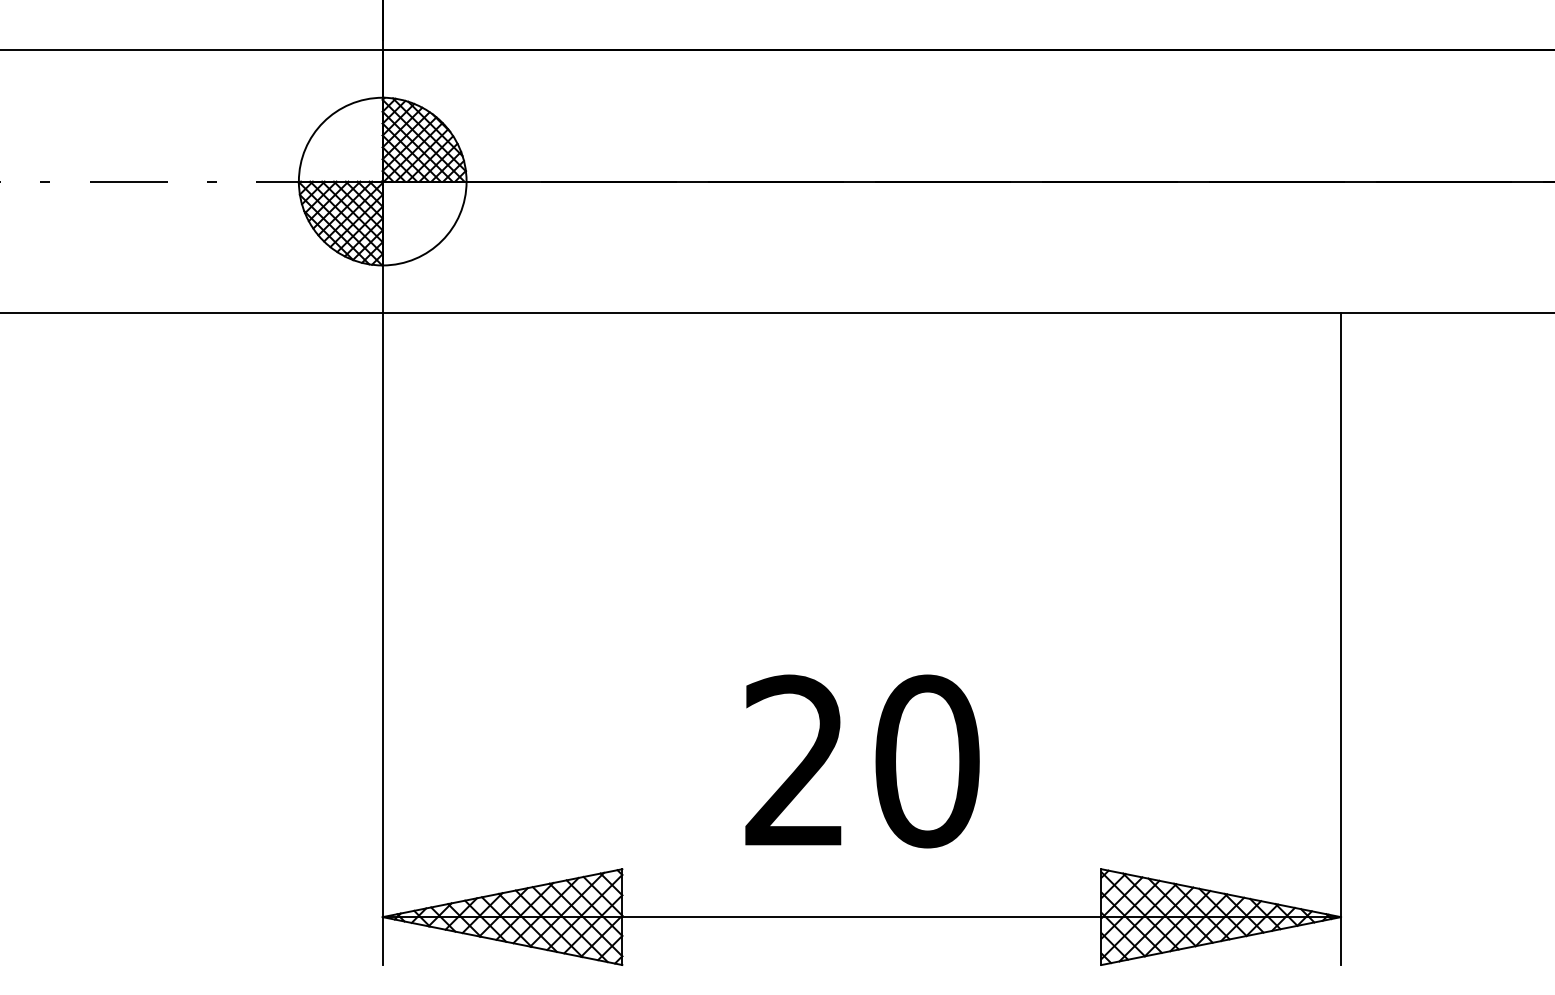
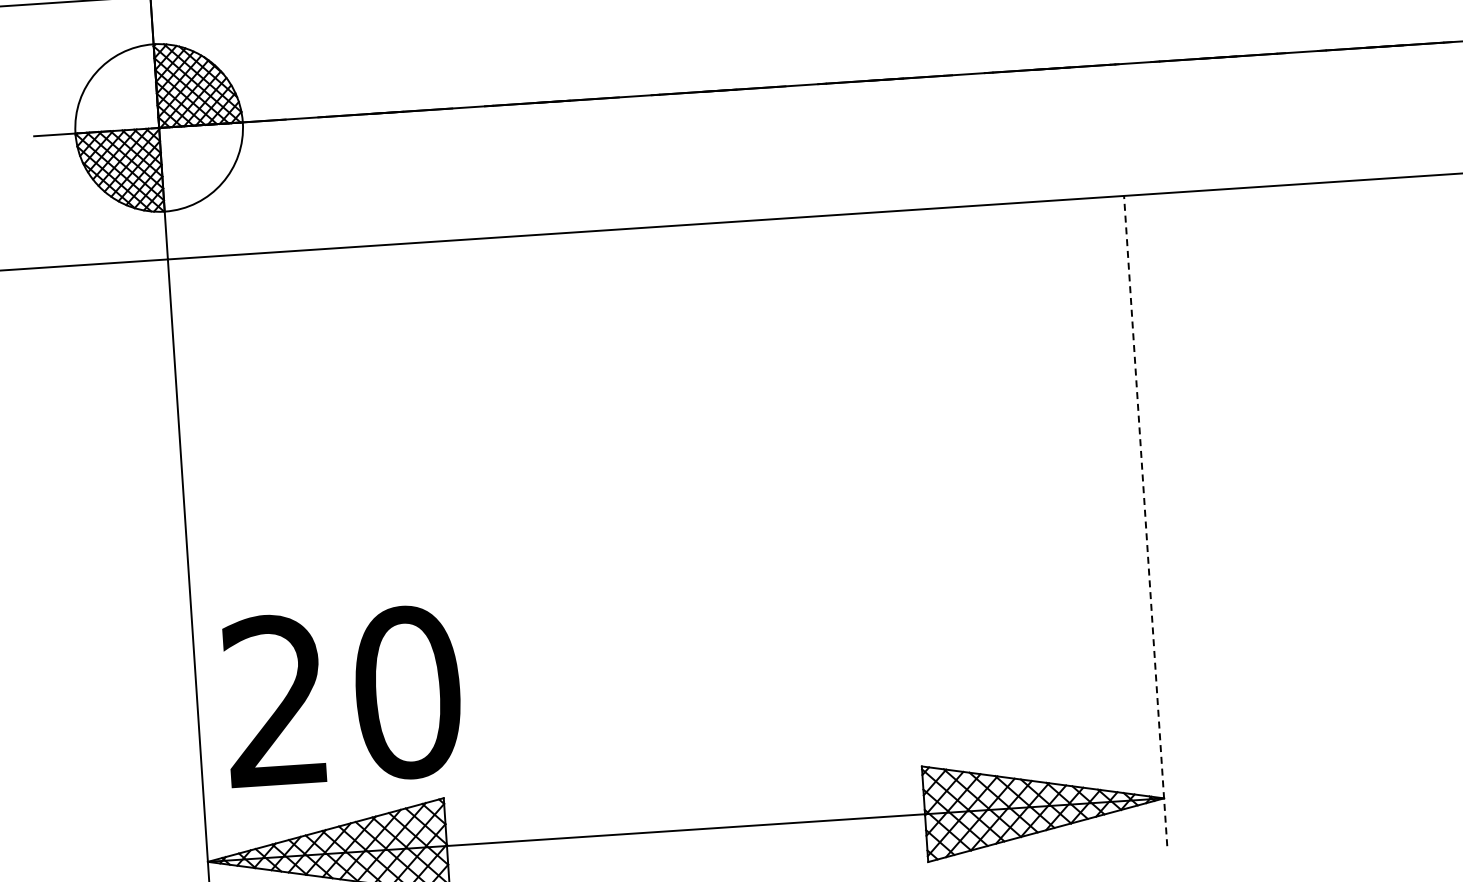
line: (1341, 639) -> (1146, 521), solid -> dashed
text: (862, 761) -> (343, 696), moved

